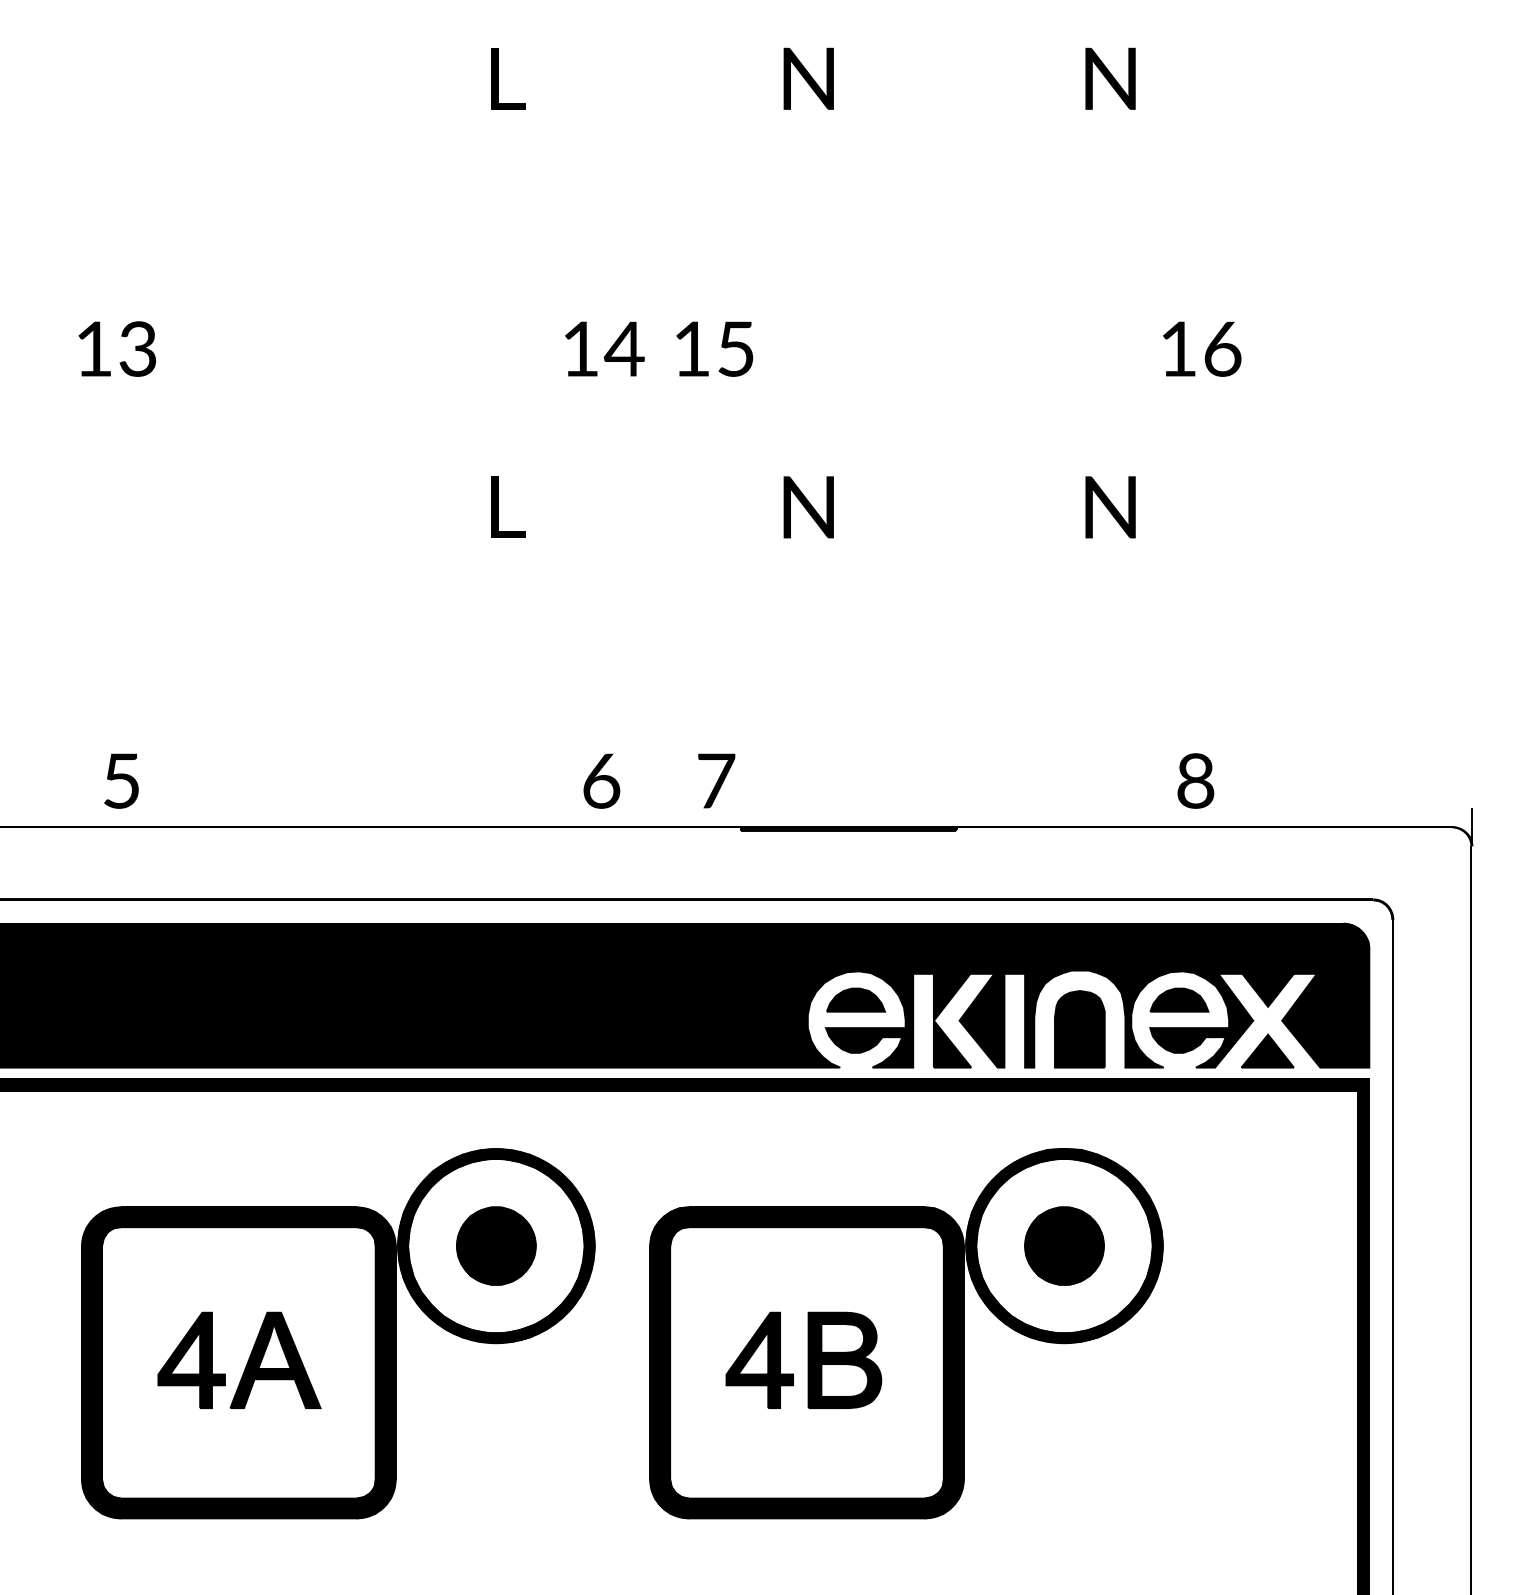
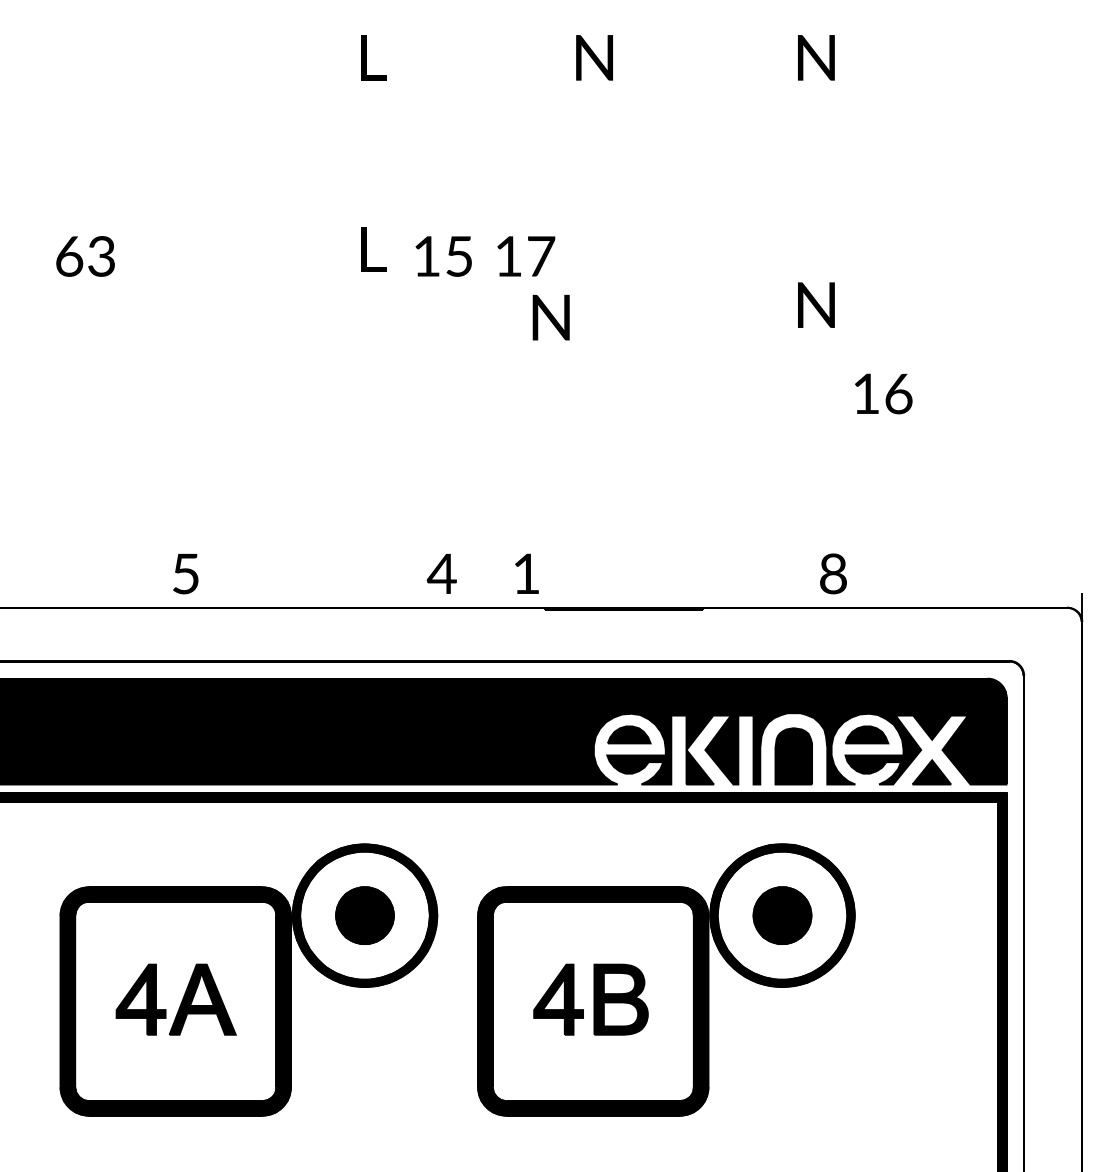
text: (94, 348) -> (69, 256), 13 -> 63
text: (623, 348) -> (458, 256), 14 -> 15
text: (736, 348) -> (541, 256), 15 -> 17
text: (1202, 348) -> (883, 393), moved
text: (508, 506) -> (373, 248), moved
text: (808, 507) -> (551, 317), moved
text: (1110, 507) -> (816, 305), moved
text: (121, 780) -> (185, 573), moved
text: (716, 780) -> (526, 573), 7 -> 1
text: (1195, 780) -> (833, 573), moved
text: (600, 781) -> (441, 574), 6 -> 4

